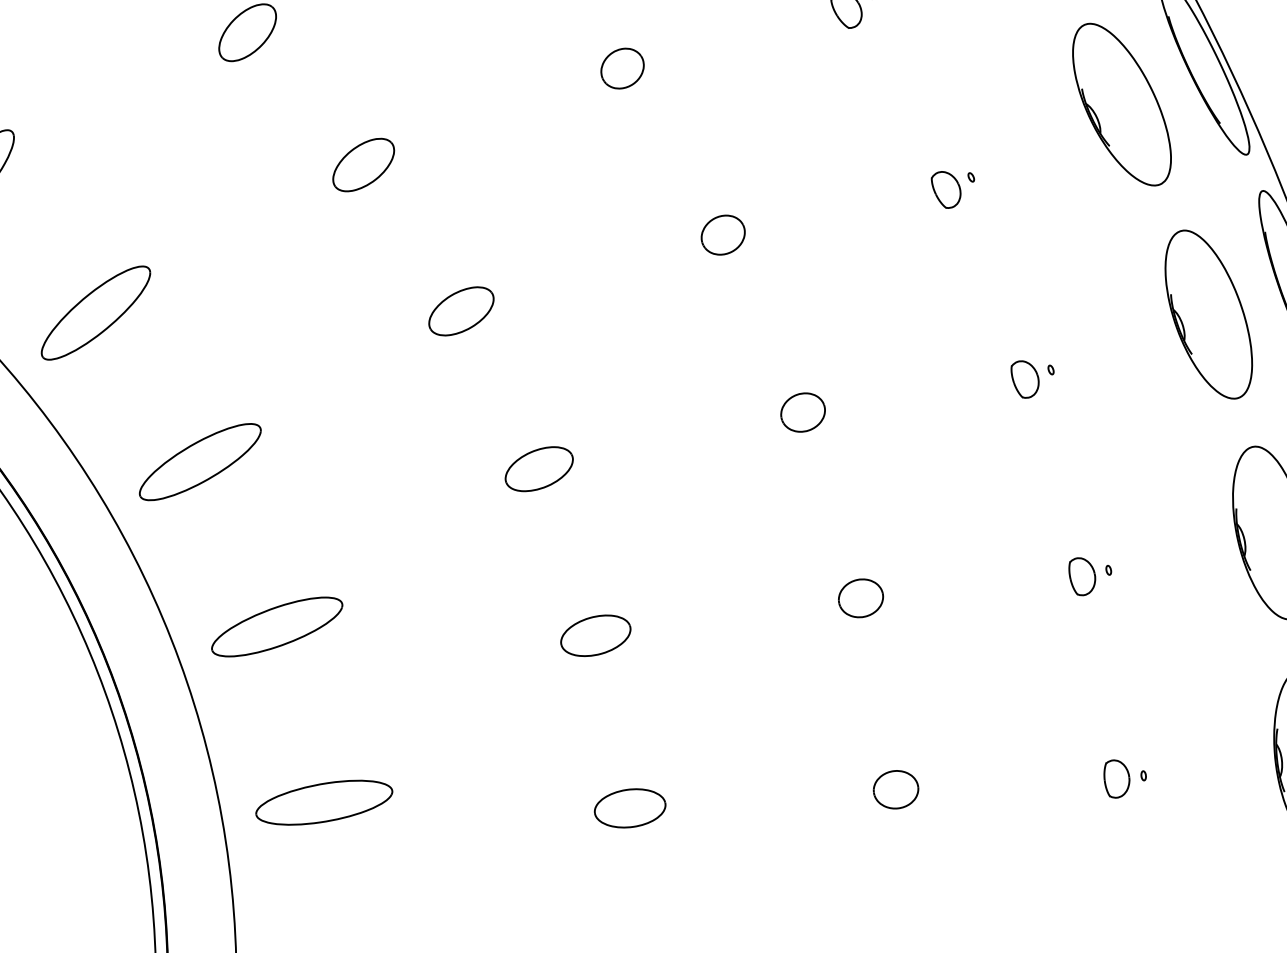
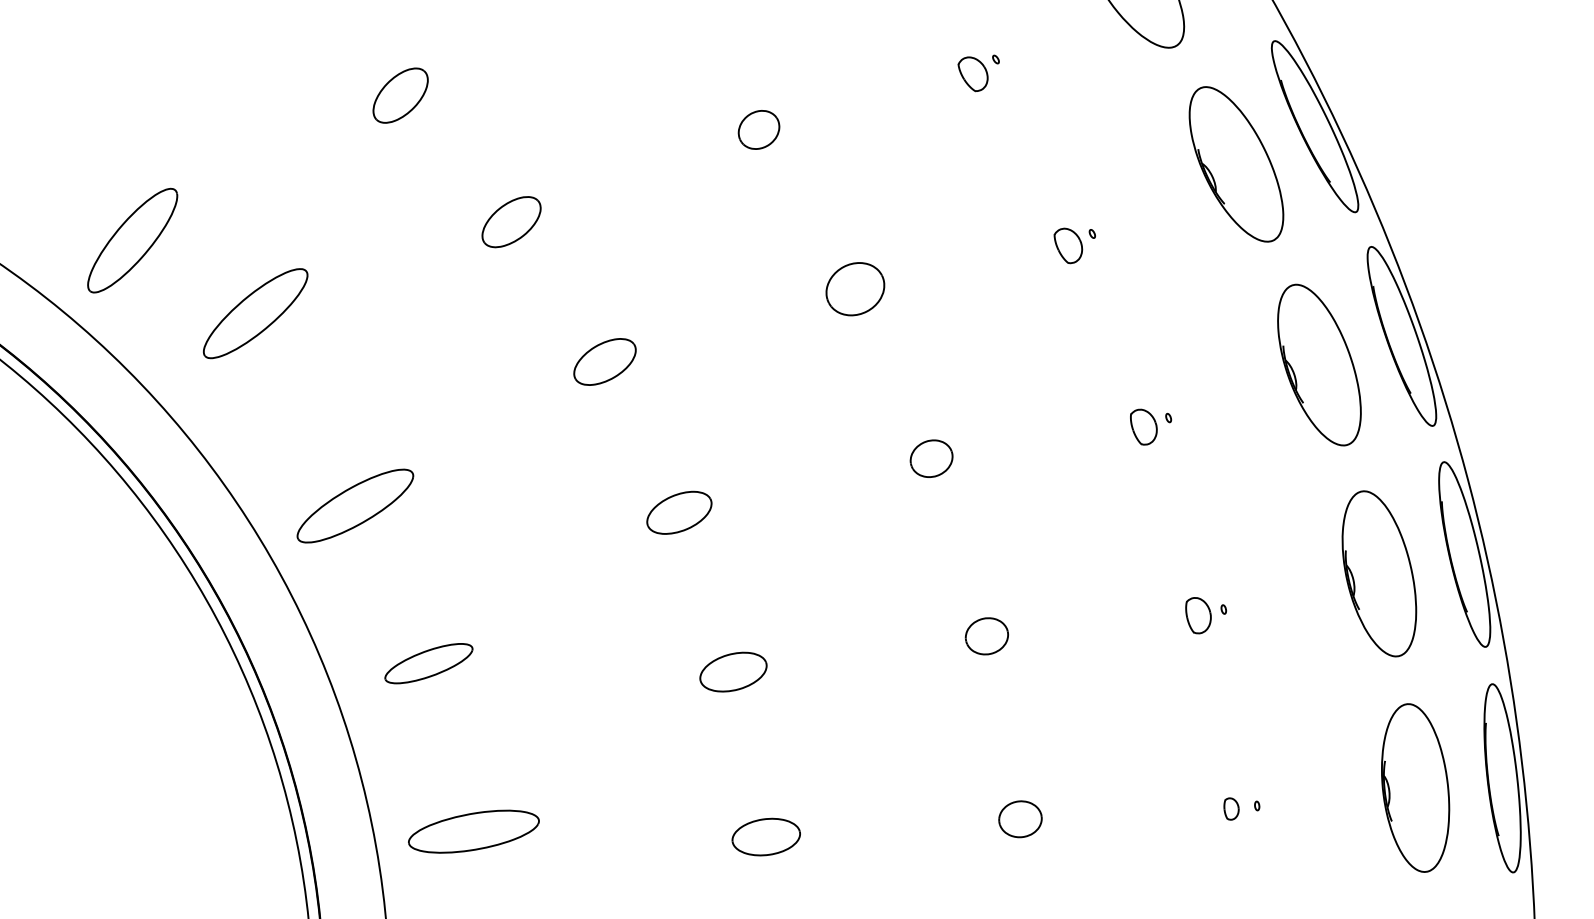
part: (722, 234) -> (854, 288), size x1.4
part: (95, 312) -> (255, 313), moved
part: (276, 626) -> (428, 663), size x0.7
part: (1116, 778) -> (1231, 808), size x0.6

